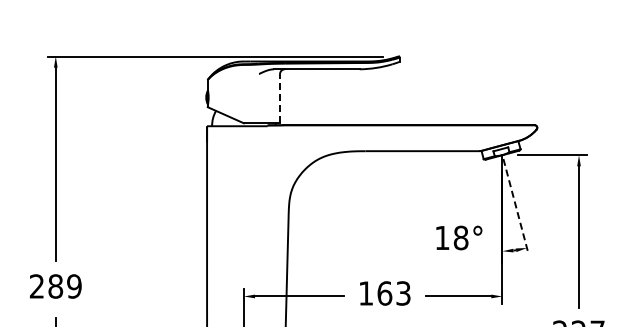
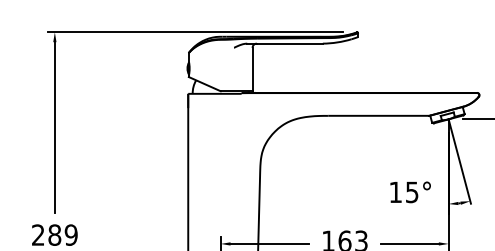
line: (280, 98) -> (252, 69), dashed -> solid
line: (514, 202) -> (459, 161), dashed -> solid
text: (460, 237) -> (411, 191), 18° -> 15°

